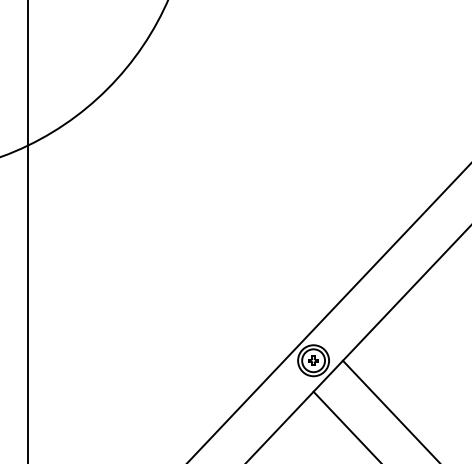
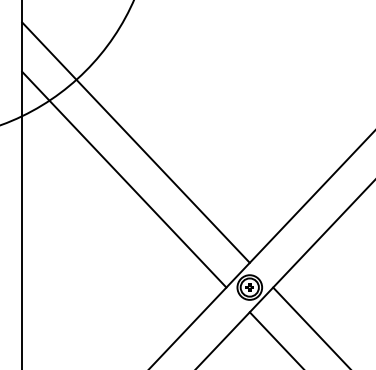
line: (170, 178) -> (135, 142), added
line: (155, 224) -> (123, 179), added

